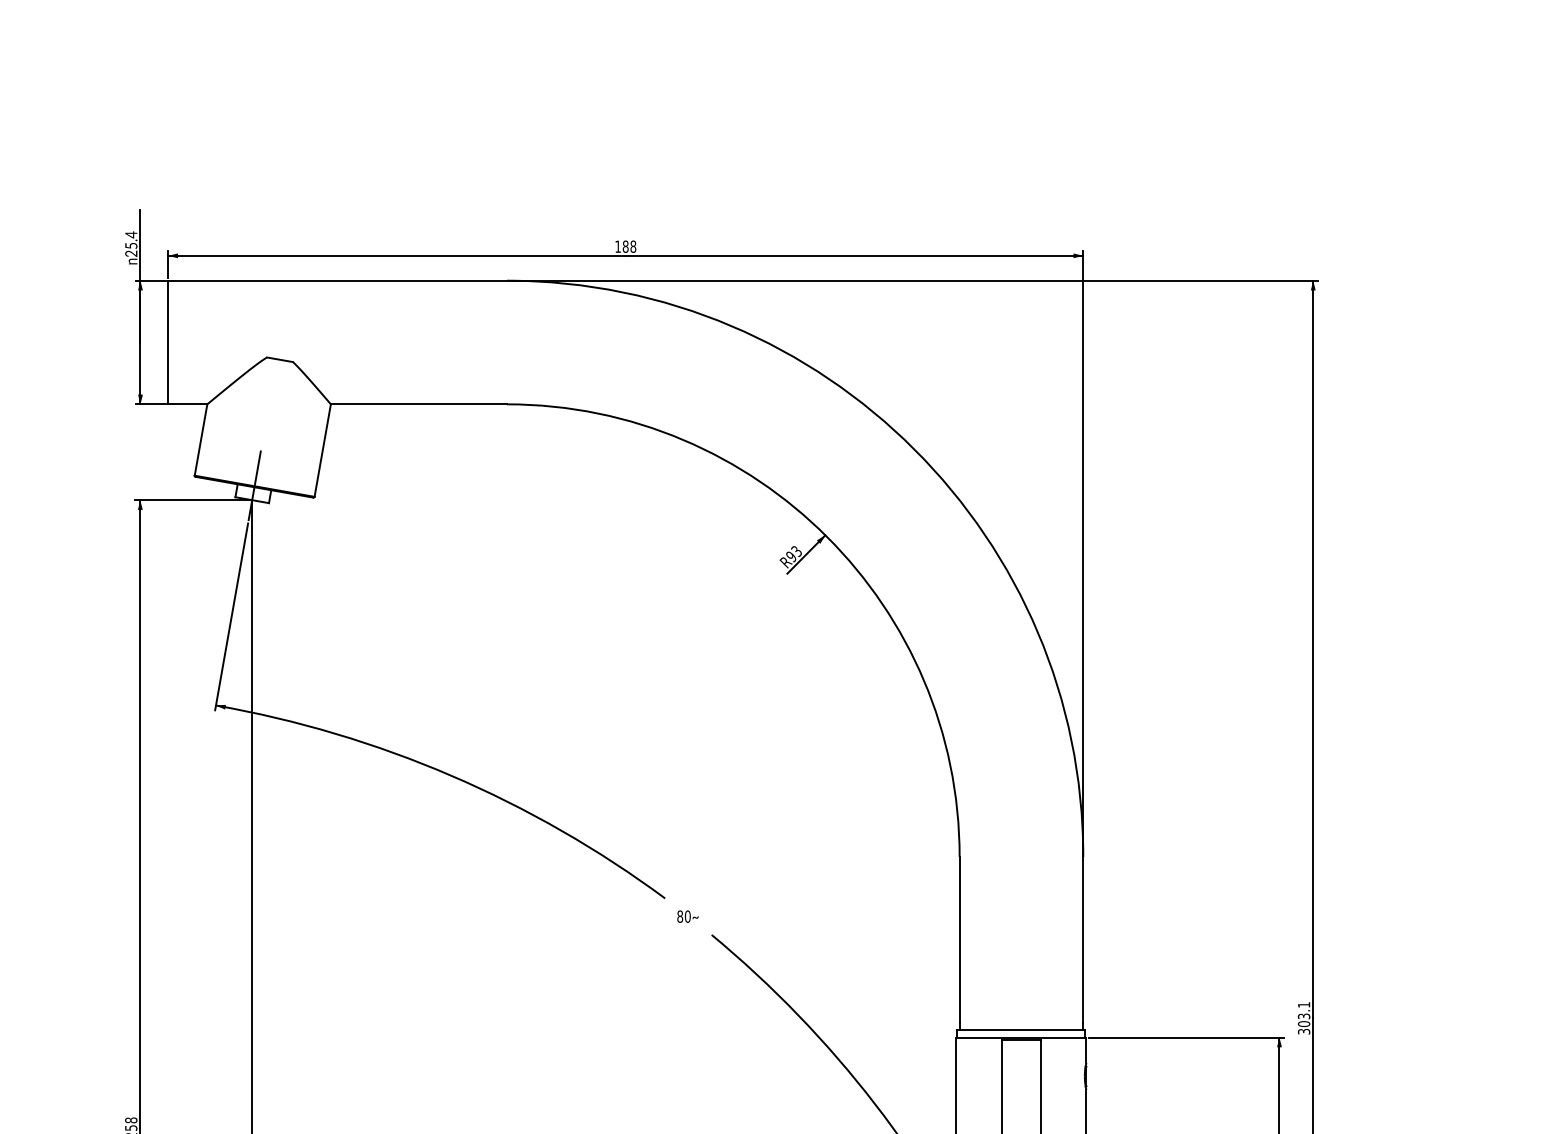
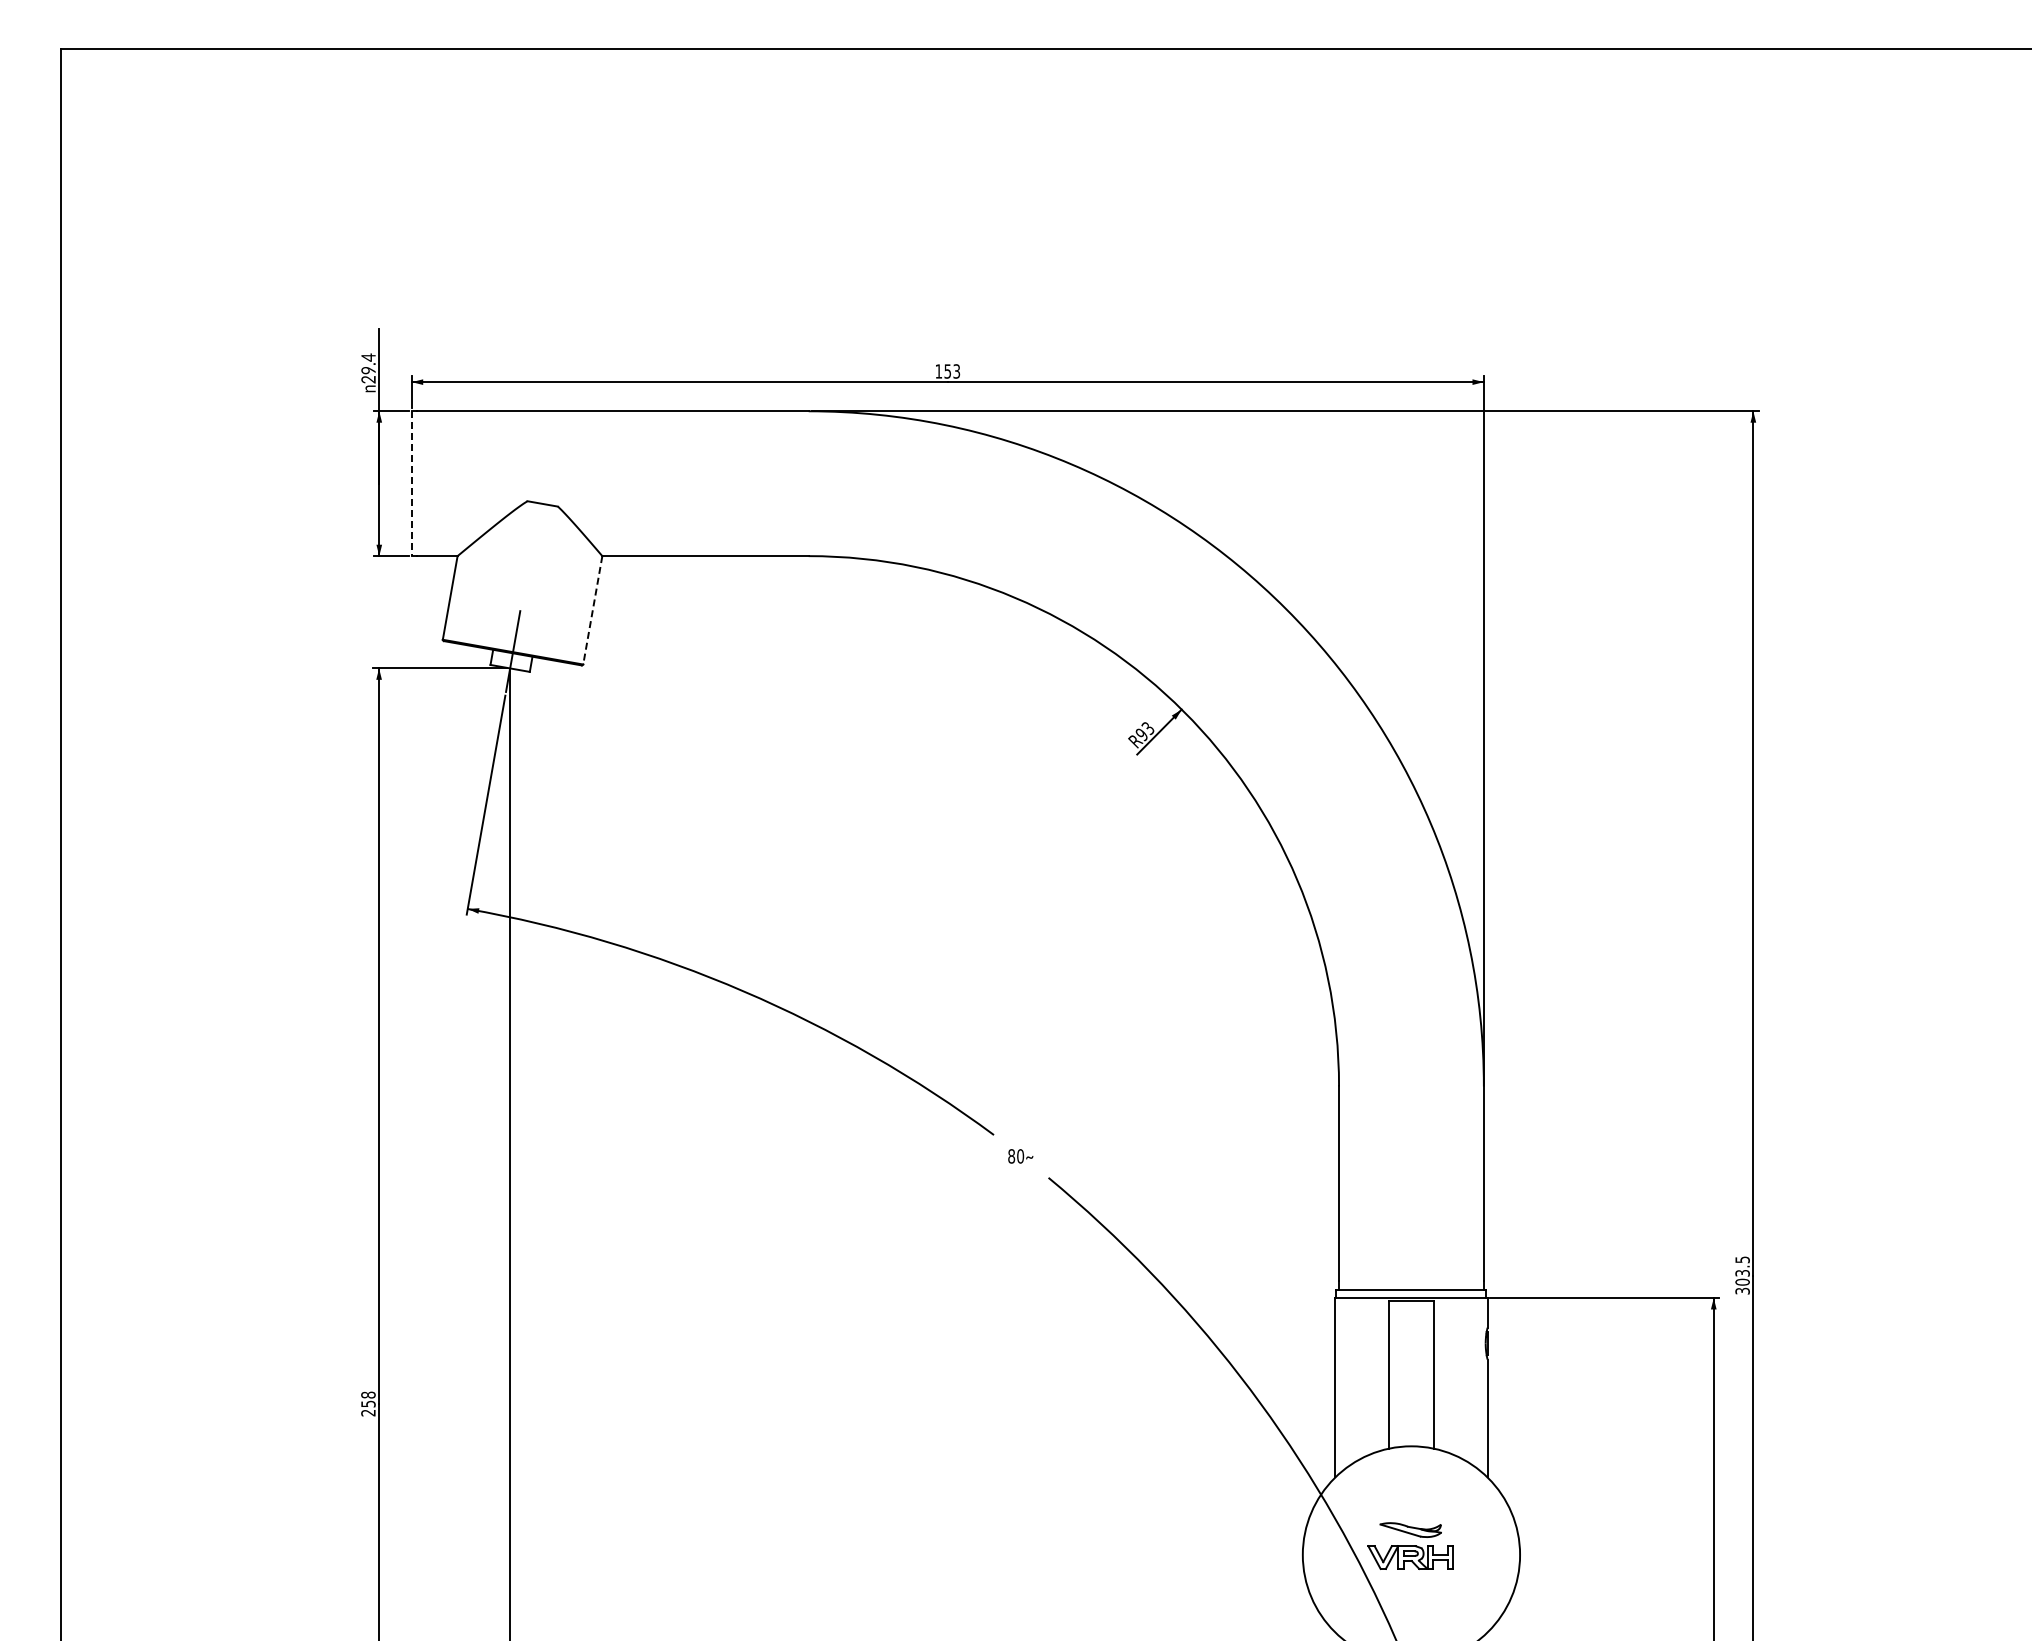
text: (131, 245) -> (368, 370), 25.4 -> 29.4
text: (629, 246) -> (952, 371), 188 -> 153
line: (167, 343) -> (411, 484), solid -> dashed
line: (322, 450) -> (592, 610), solid -> dashed
text: (1304, 1004) -> (1742, 1259), 303.1 -> 303.5

